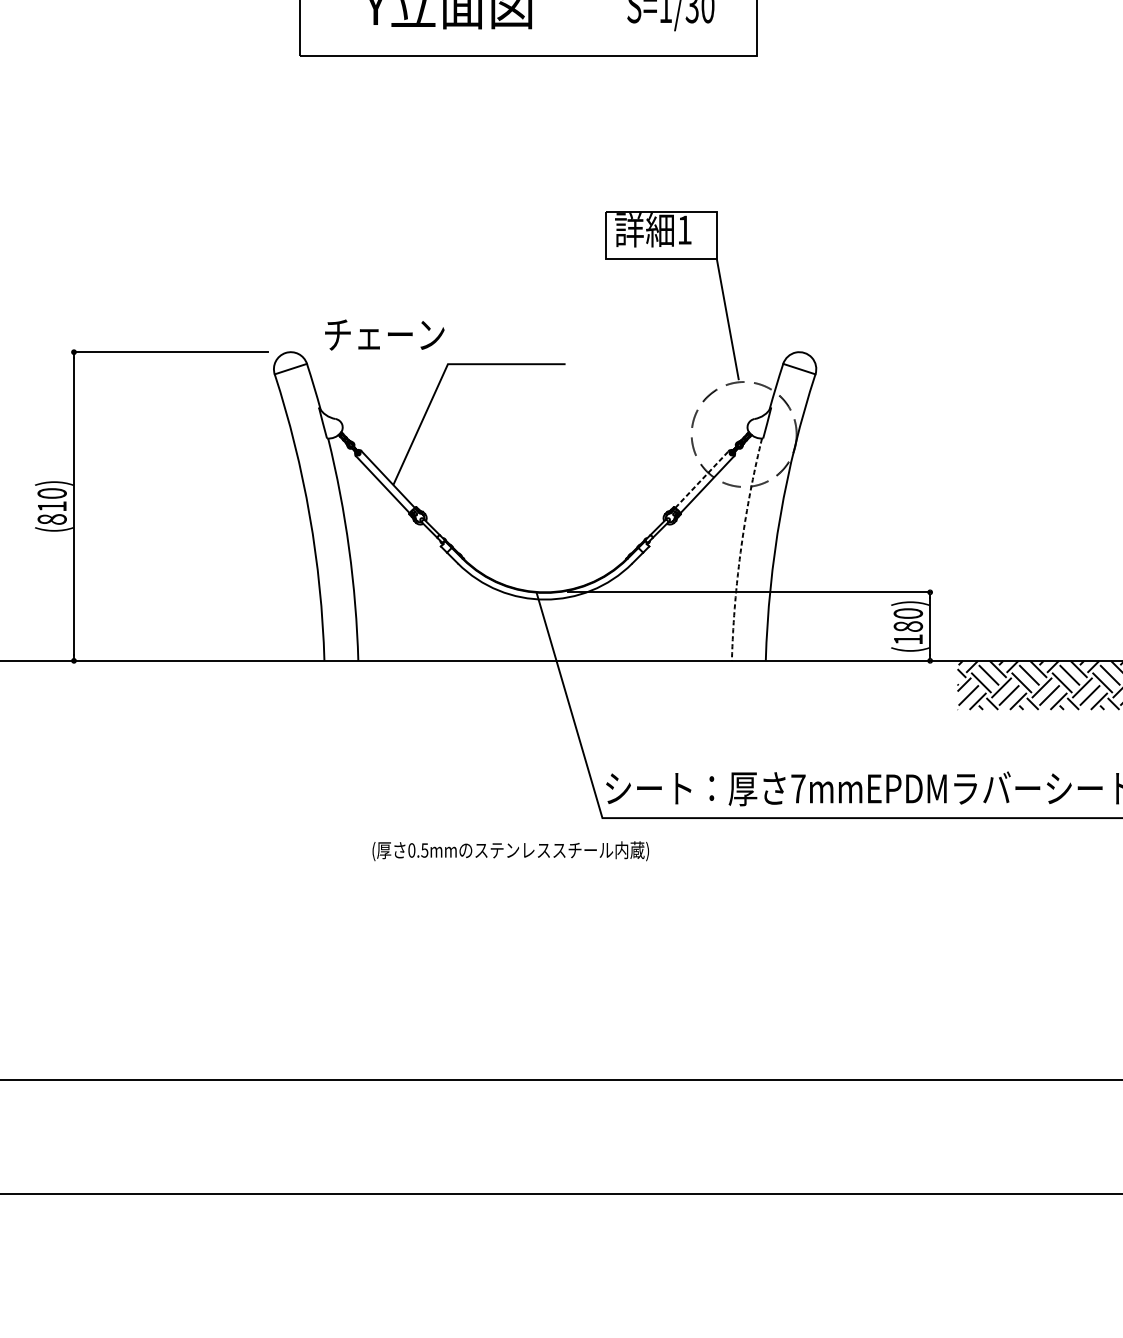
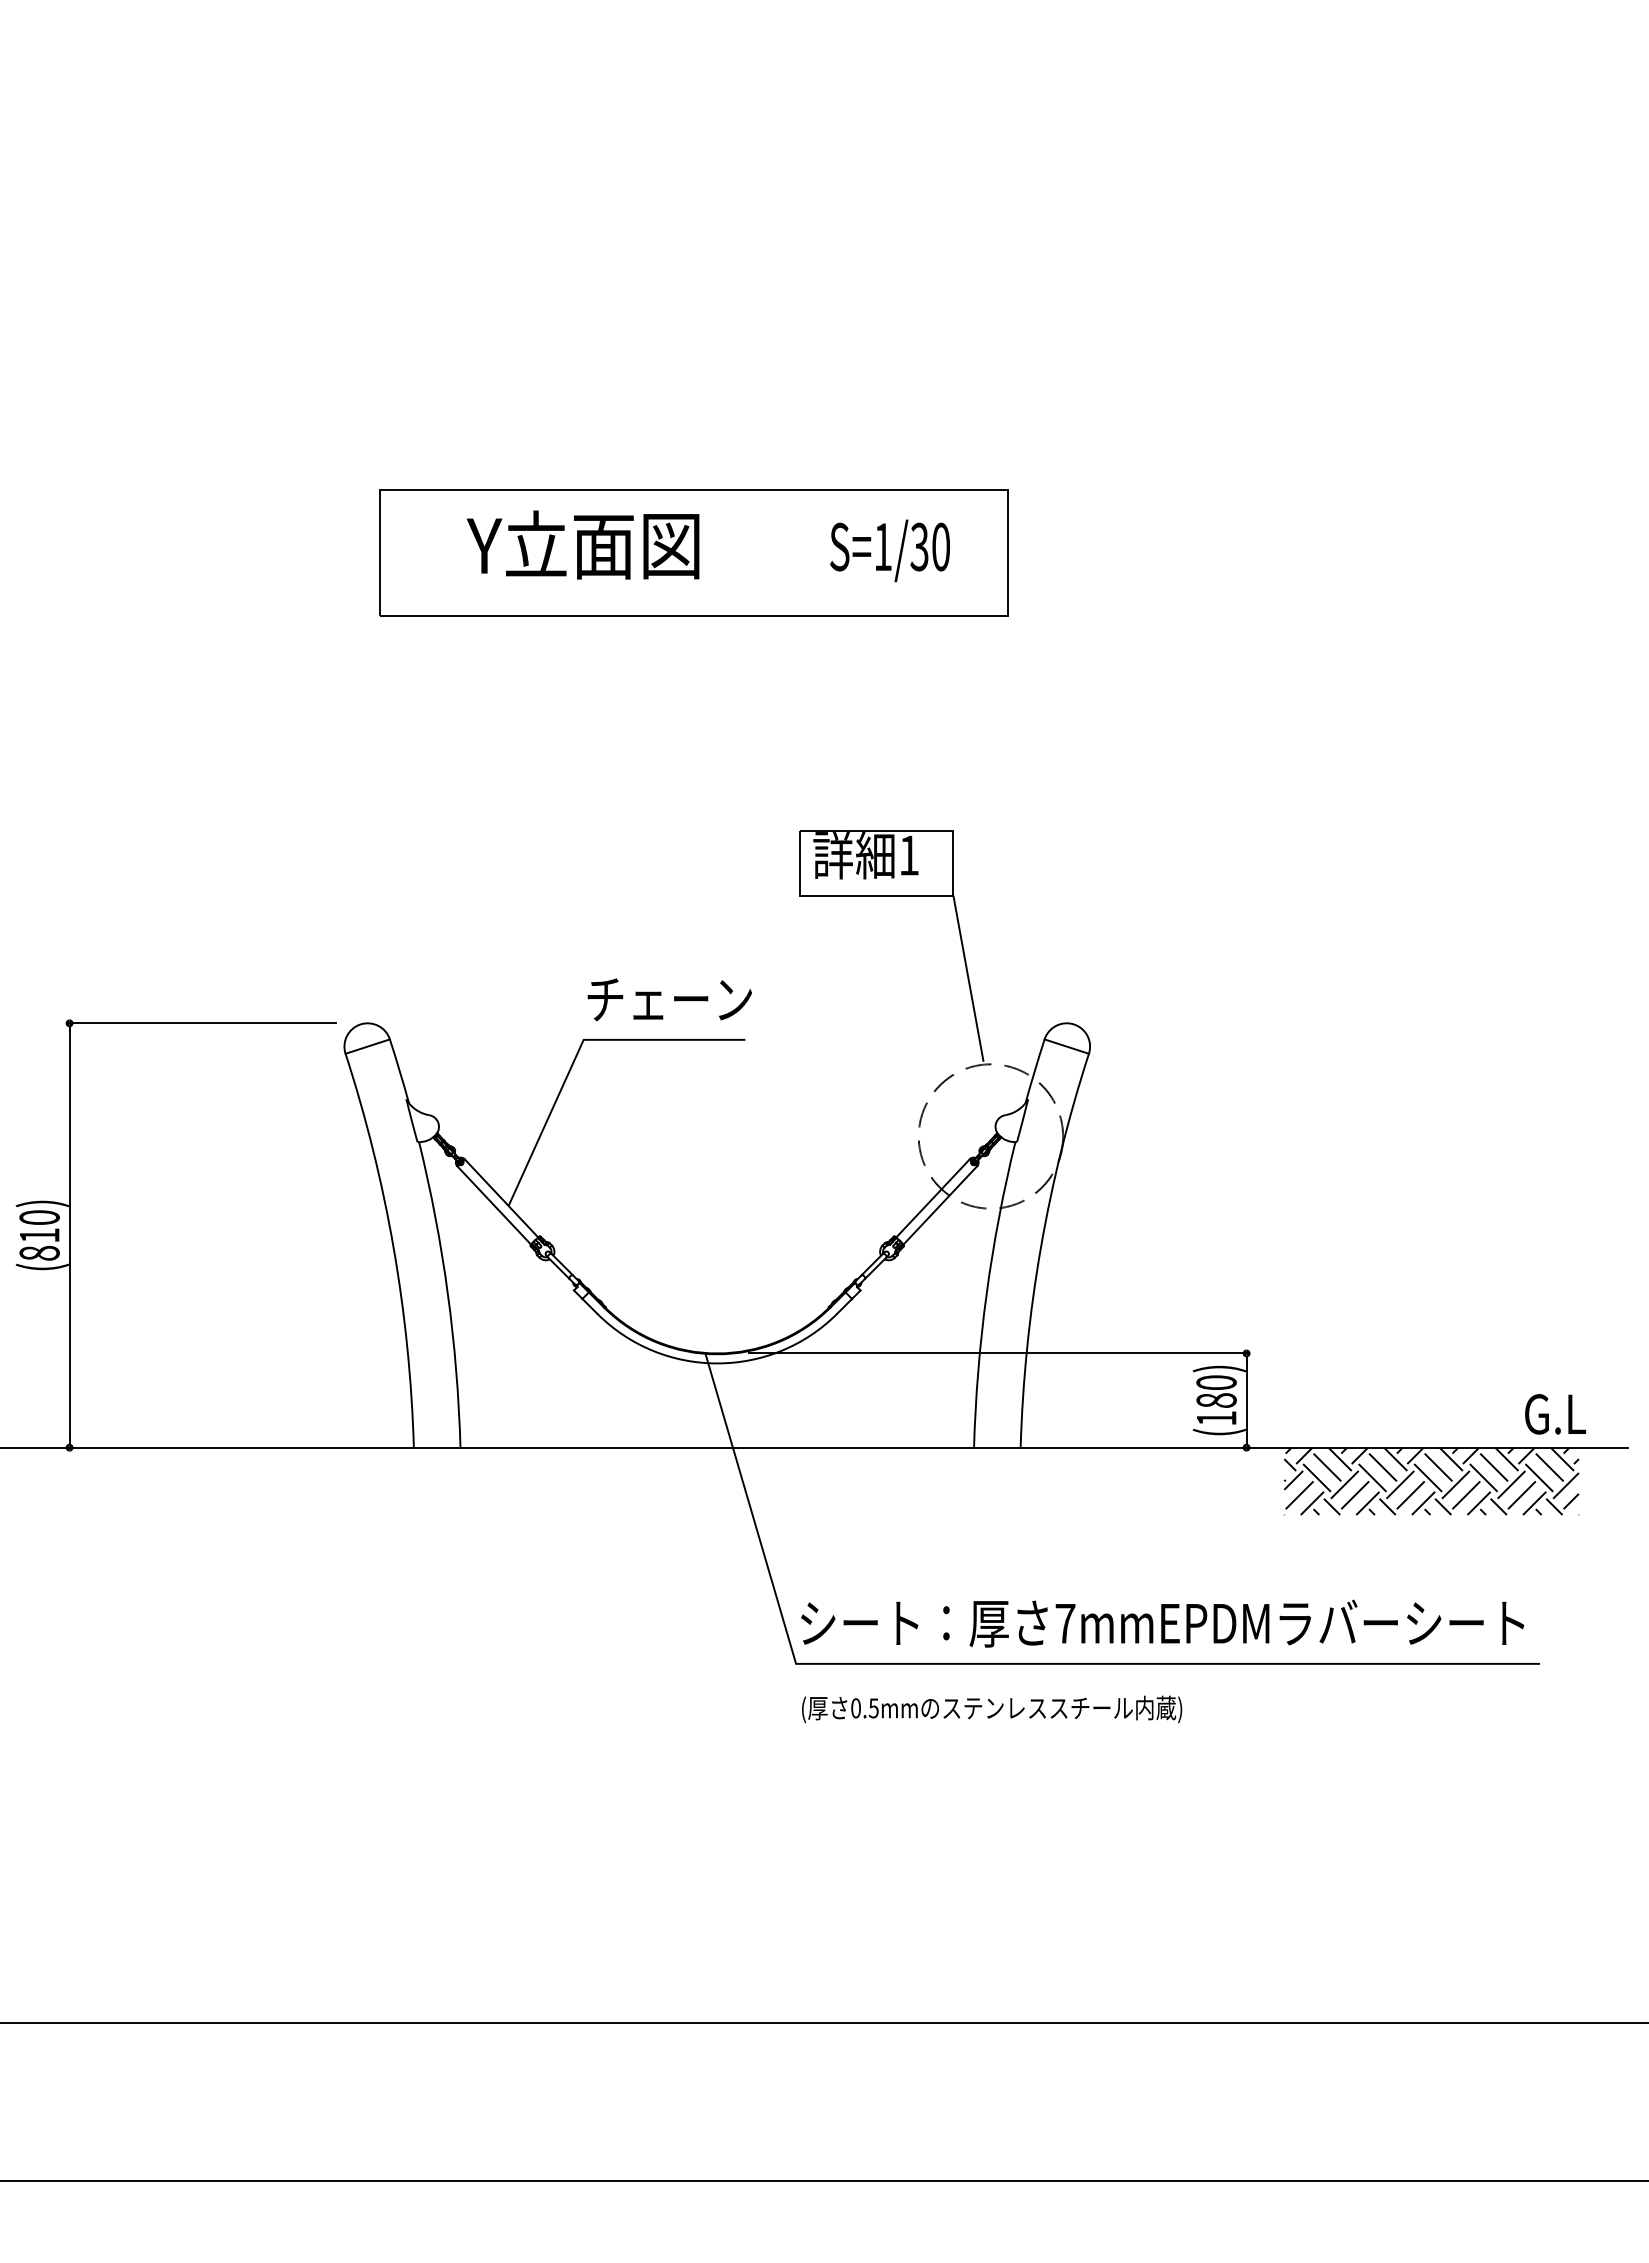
text: (384, 334) -> (669, 999), moved
line: (702, 479) -> (933, 1198), dashed -> solid
arc: (740, 548) -> (986, 1293), dashed -> solid
text: (511, 851) -> (992, 1709), moved

